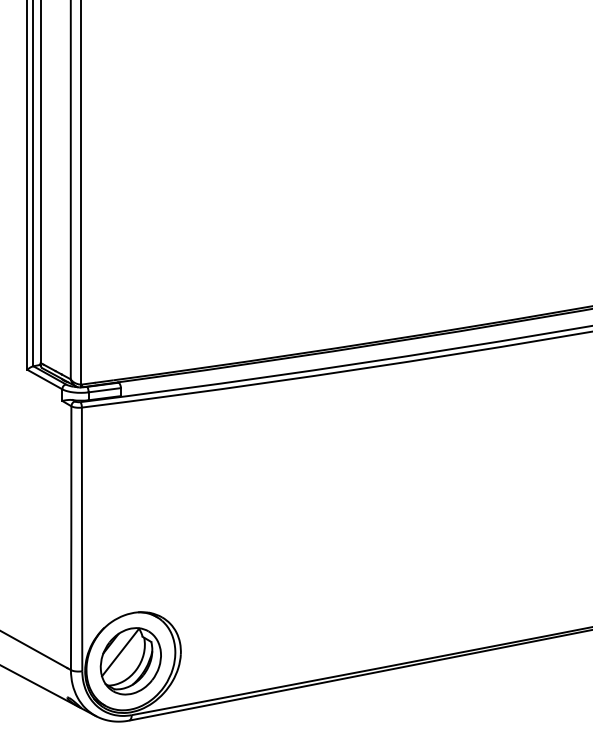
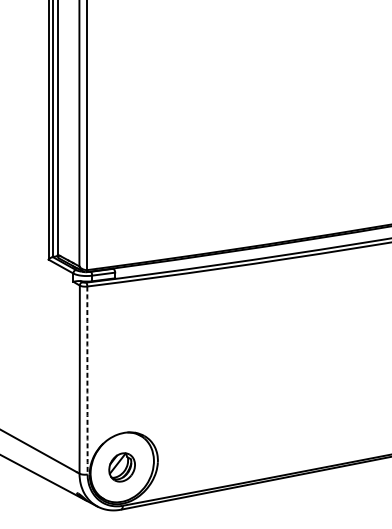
arc: (82, 539) -> (87, 380), solid -> dashed
part: (130, 661) -> (121, 467), size x0.6

